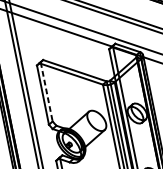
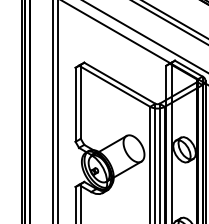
line: (46, 92) -> (80, 102), dashed -> solid

